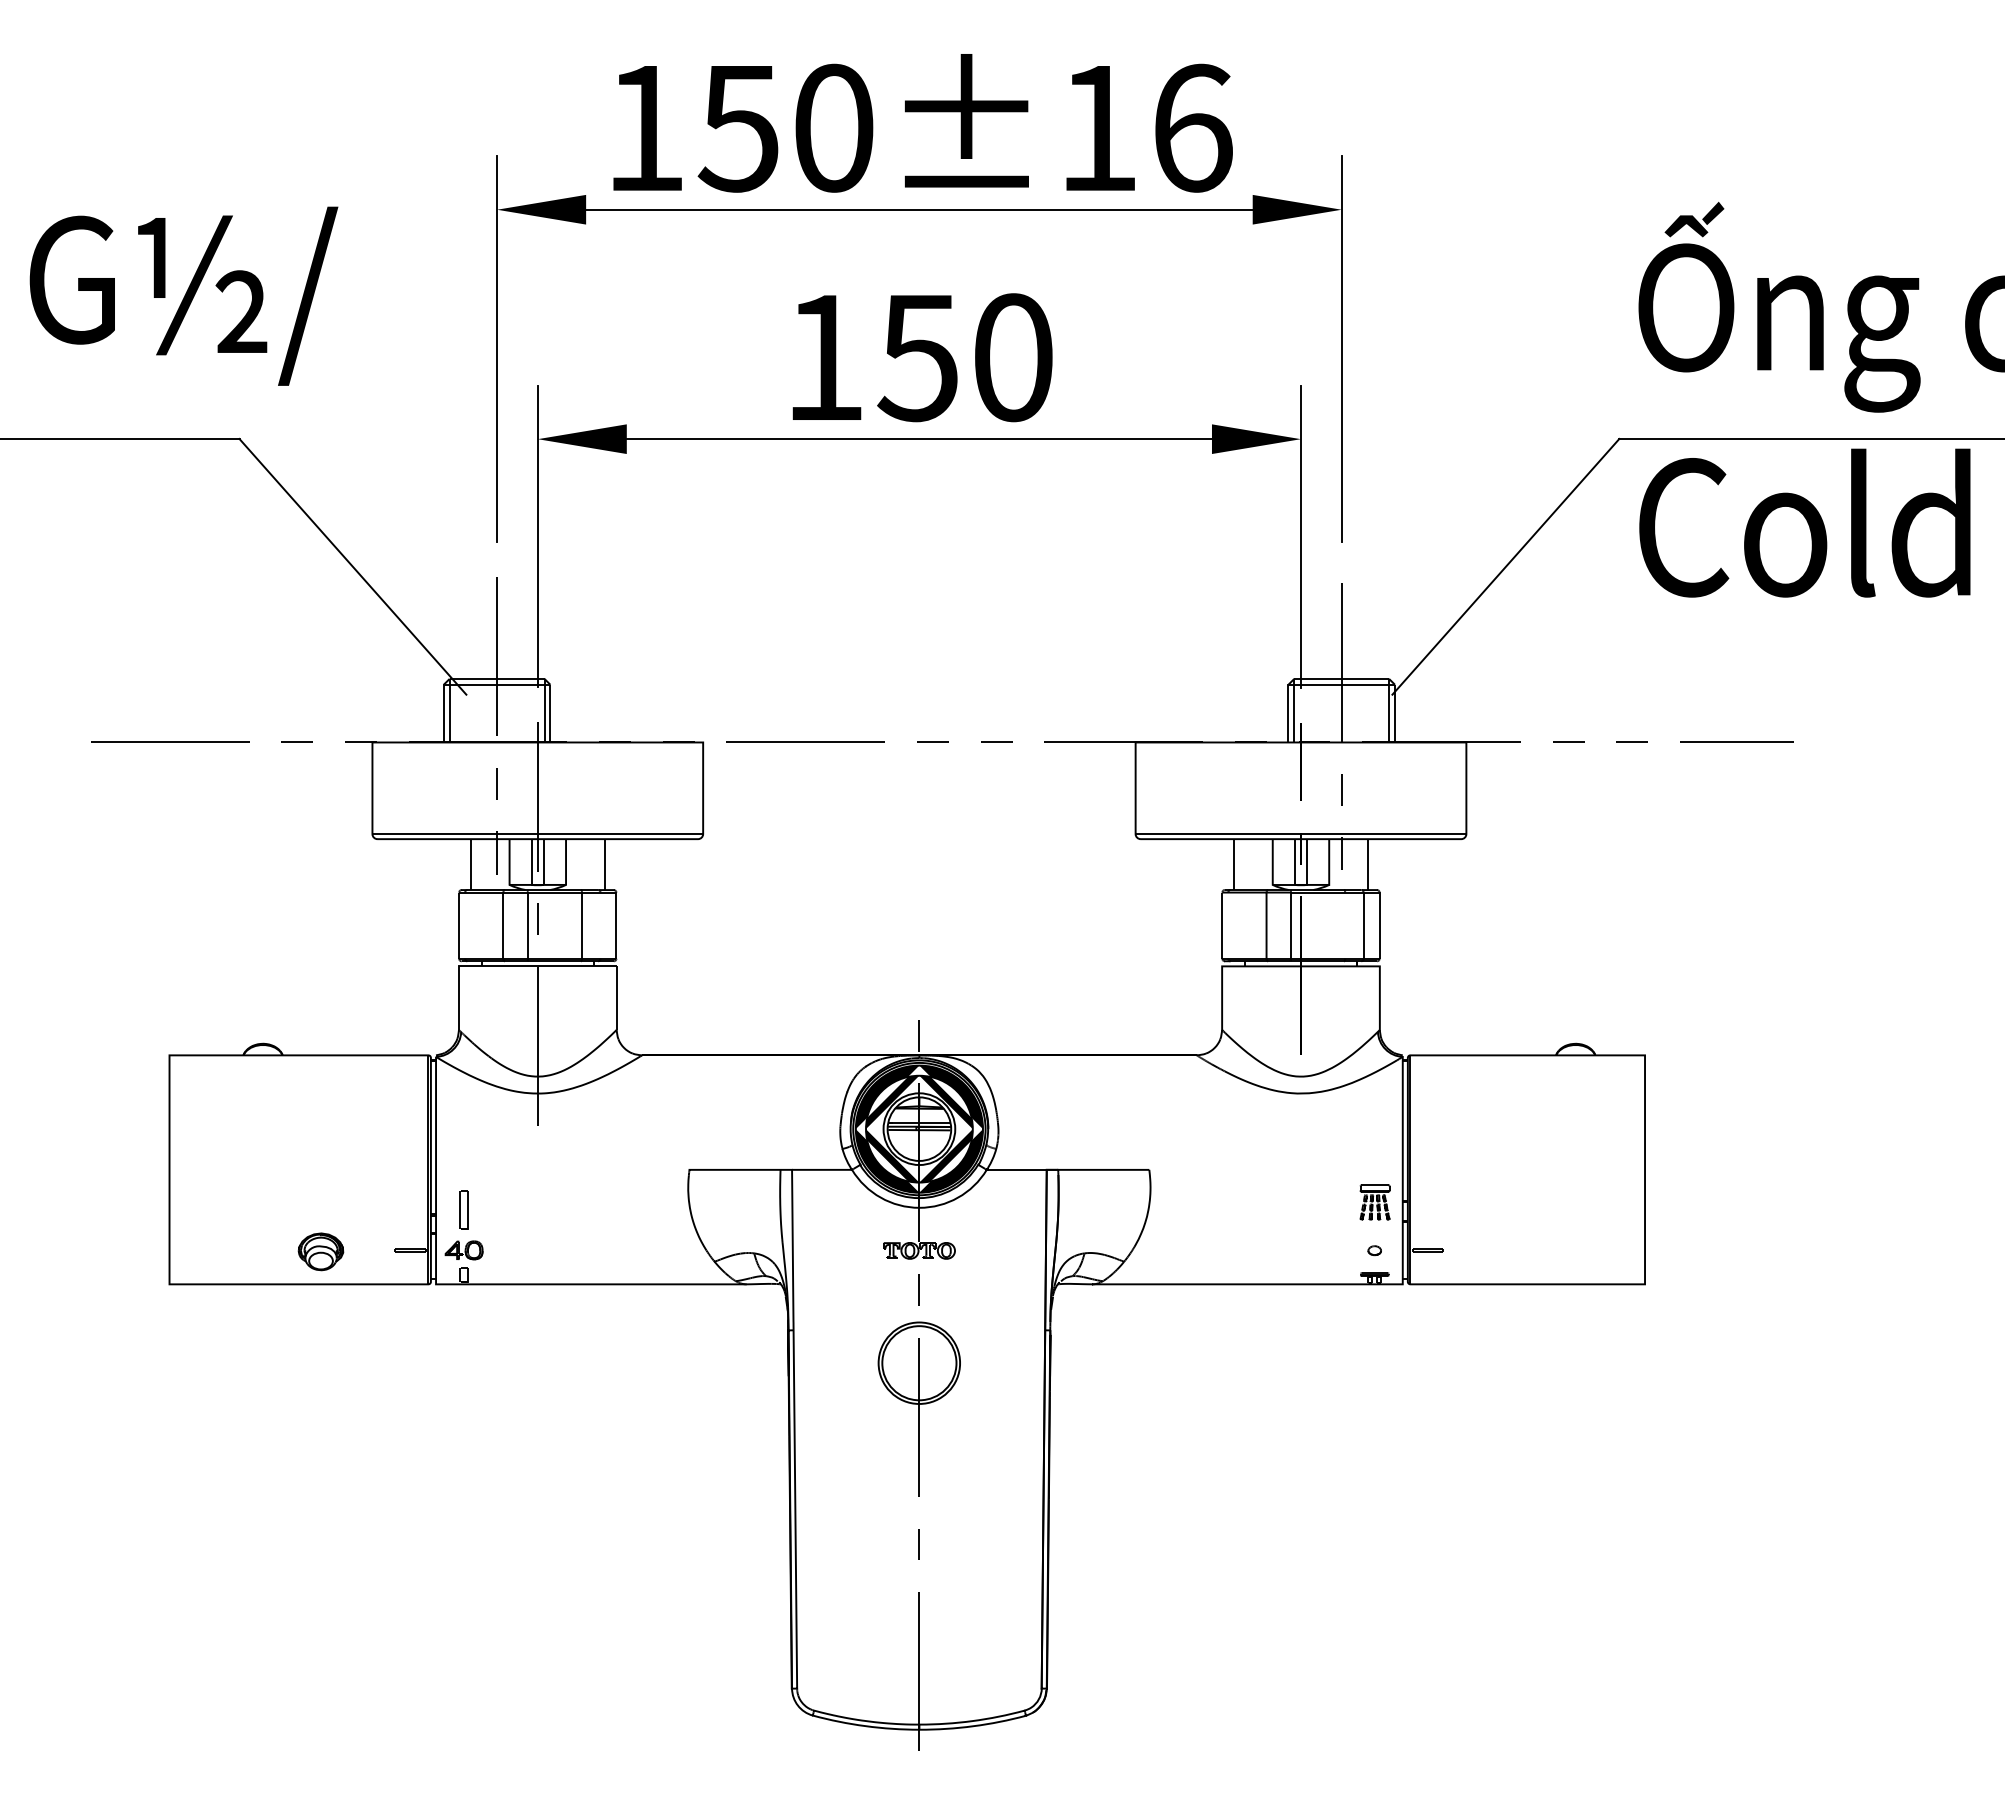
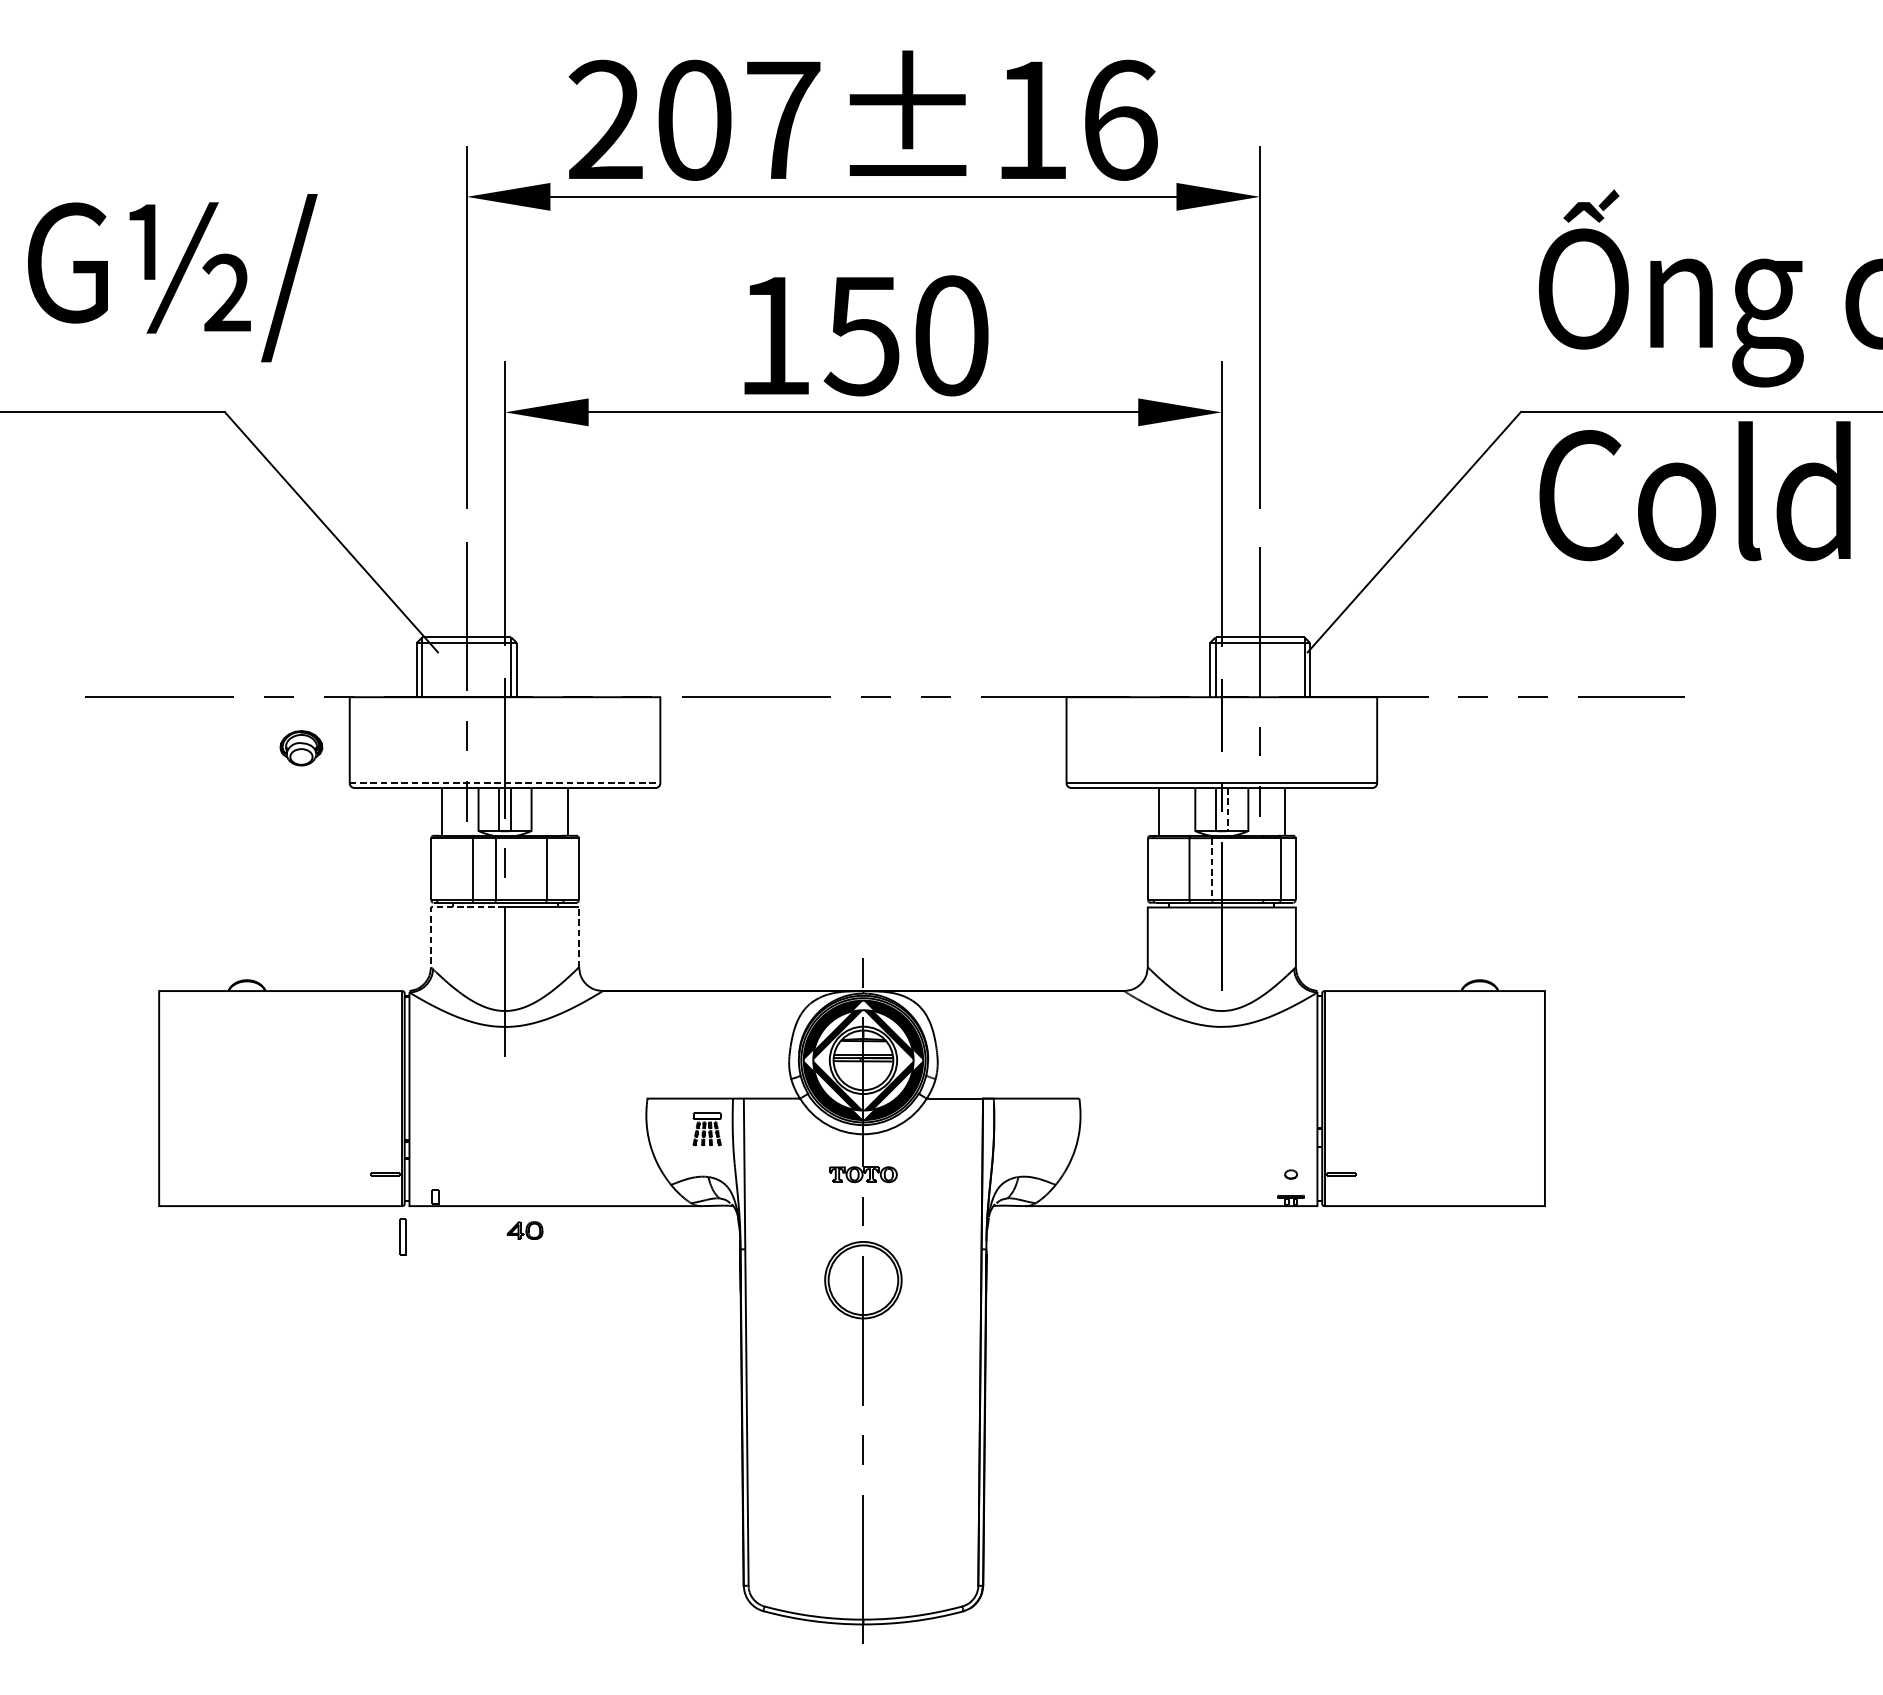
text: (739, 127) -> (694, 119), 150±16 -> 207±16
line: (538, 834) -> (505, 783), solid -> dashed
line: (1307, 862) -> (1227, 809), solid -> dashed
line: (1291, 927) -> (1212, 870), solid -> dashed
line: (465, 966) -> (437, 907), solid -> dashed
line: (616, 998) -> (578, 937), solid -> dashed
part: (1374, 1202) -> (706, 1129), moved
part: (463, 1209) -> (402, 1236), moved
part: (463, 1250) -> (524, 1230), moved
part: (320, 1251) -> (300, 747), moved

